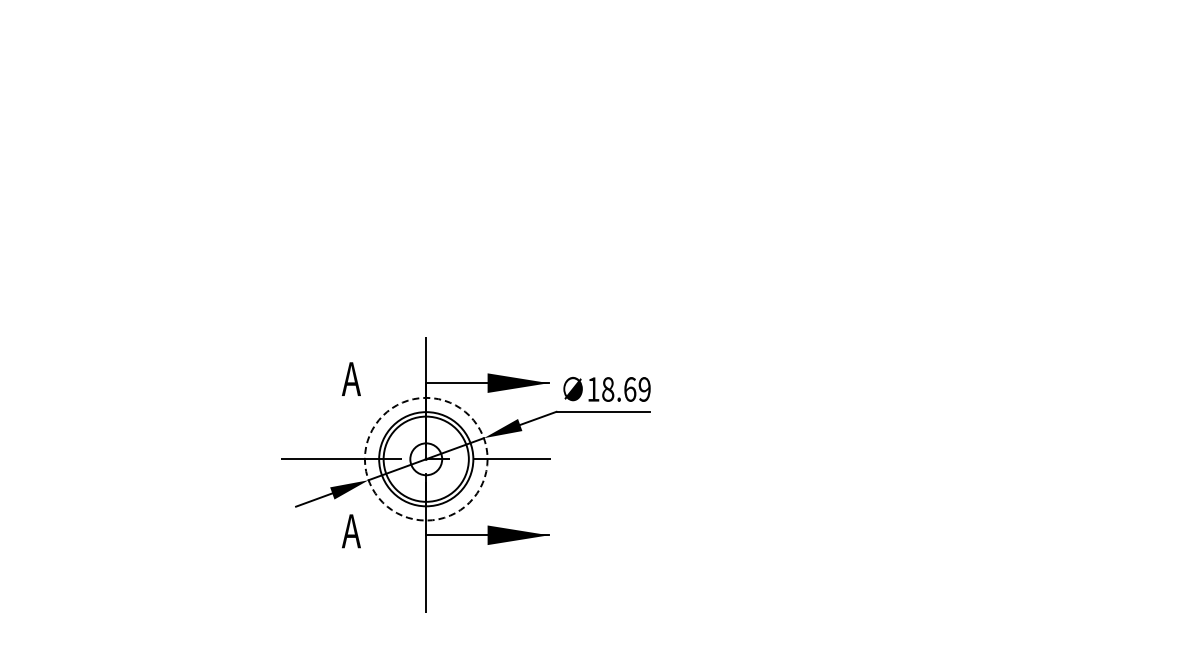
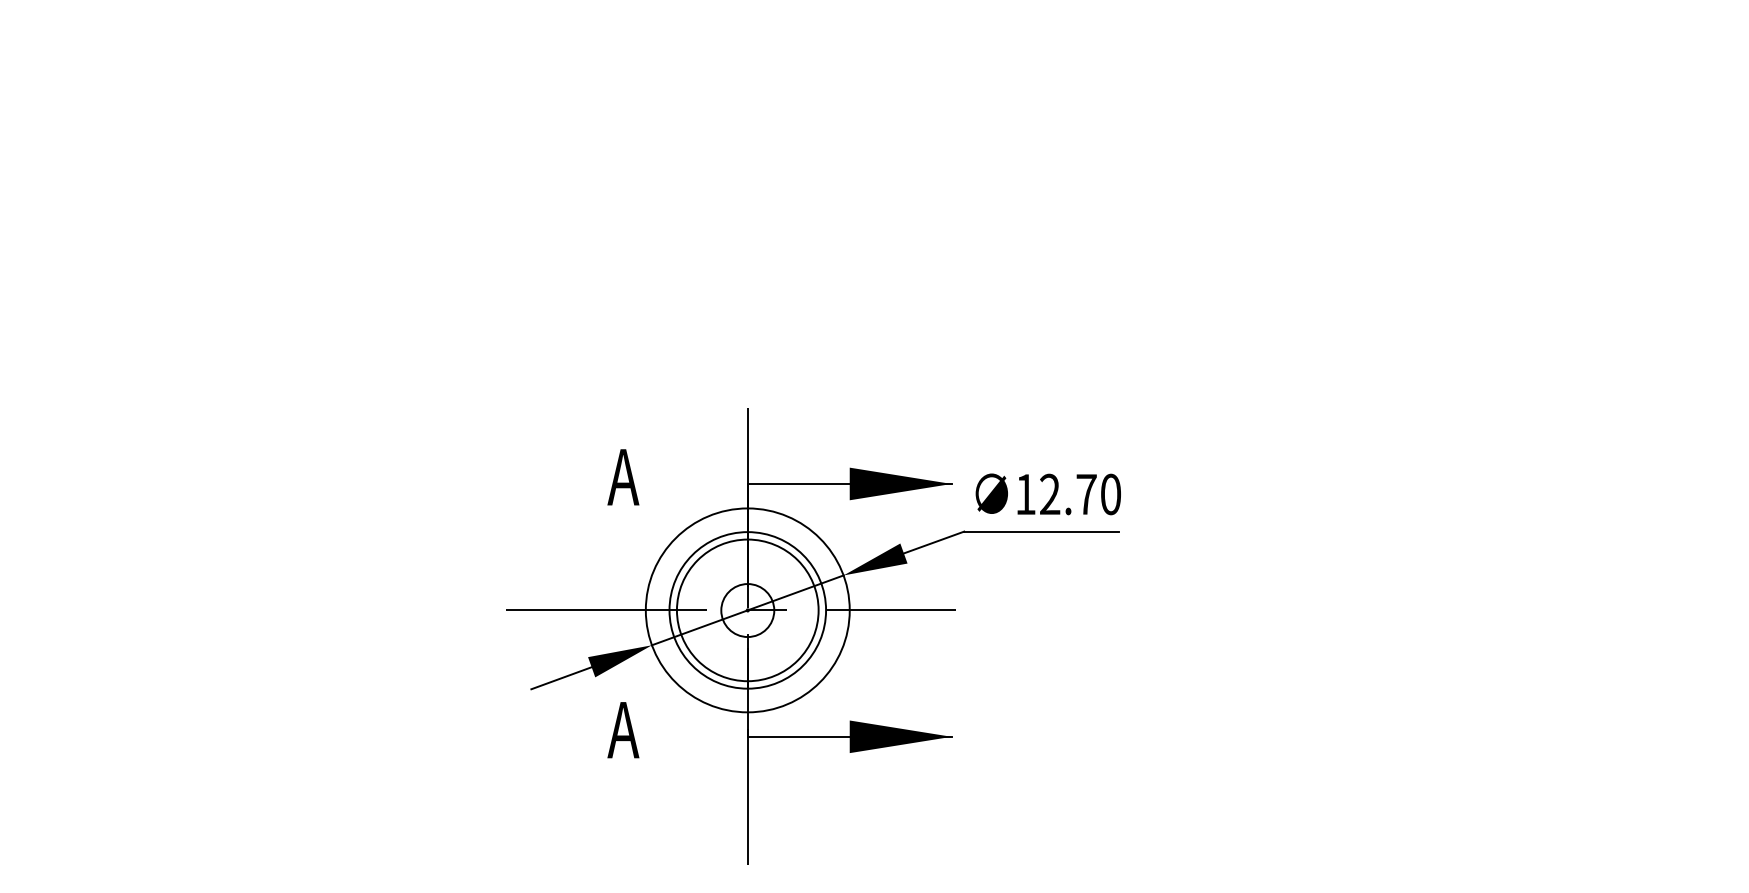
text: (626, 389) -> (1080, 494), 18.69 -> 12.70
circle: (425, 458) -> (746, 609), dashed -> solid

